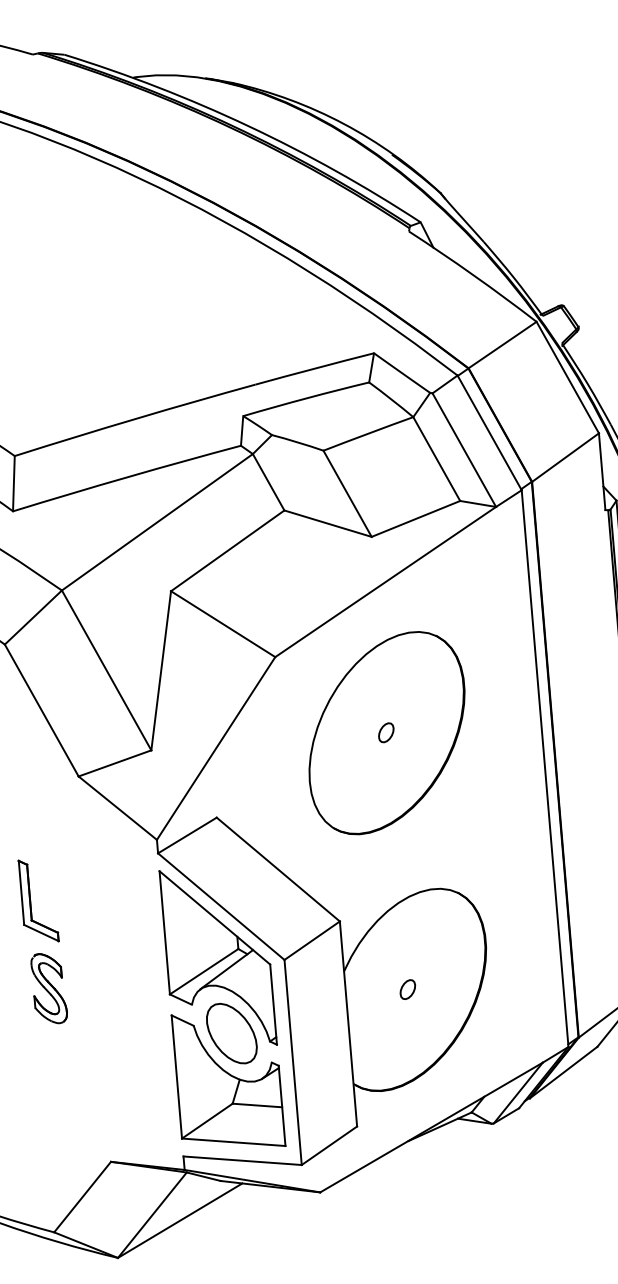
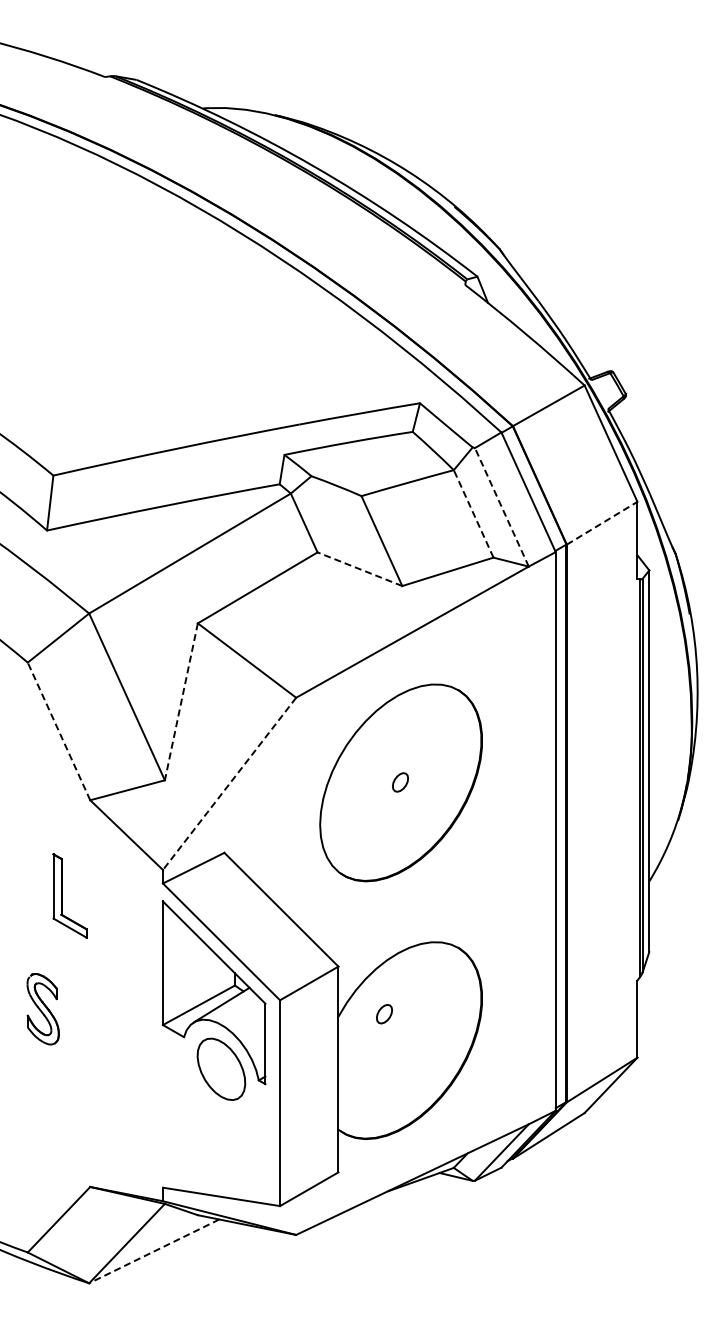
line: (463, 449) -> (501, 506), solid -> dashed
line: (565, 456) -> (602, 522), solid -> dashed
line: (436, 458) -> (473, 513), solid -> dashed
line: (327, 524) -> (359, 569), solid -> dashed
line: (161, 671) -> (181, 702), solid -> dashed
line: (42, 710) -> (59, 731), solid -> dashed
line: (215, 748) -> (229, 783), solid -> dashed
part: (31, 901) -> (62, 895), moved
part: (407, 989) -> (384, 1014), moved
part: (227, 1080) -> (213, 1115), removed
line: (179, 1220) -> (153, 1251), solid -> dashed

